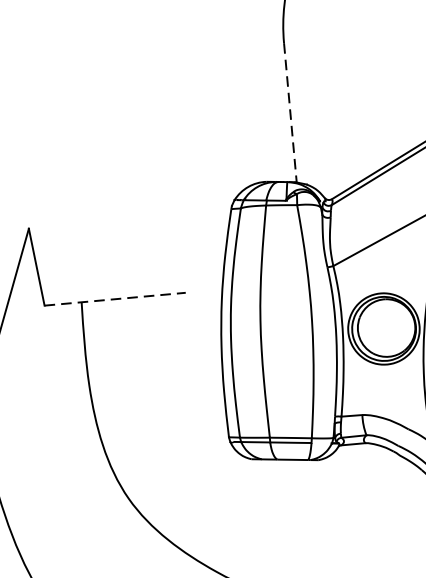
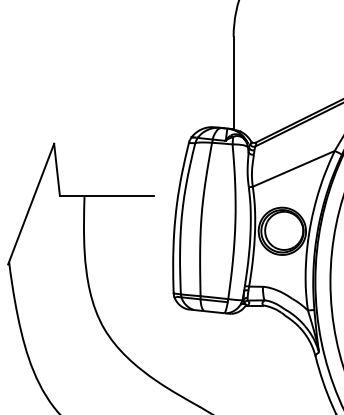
line: (290, 113) -> (233, 83), dashed -> solid
line: (114, 299) -> (106, 195), dashed -> solid

